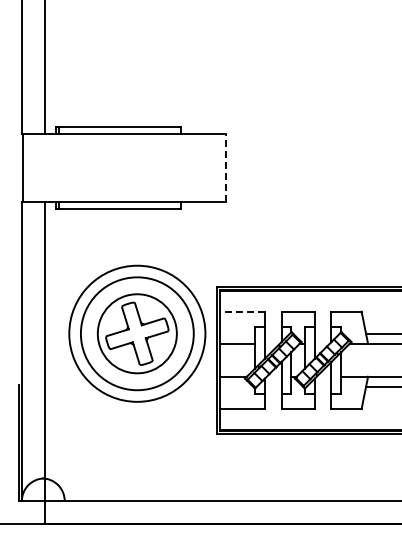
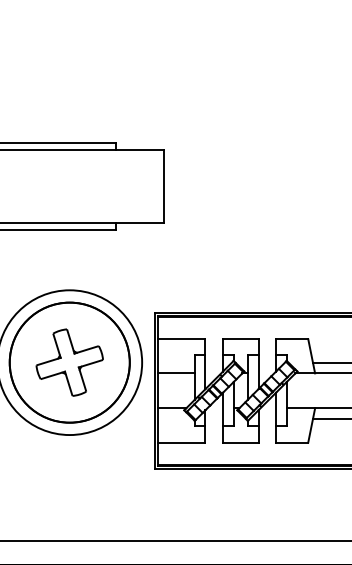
line: (226, 167) -> (164, 185), dashed -> solid
line: (242, 311) -> (181, 338), dashed -> solid
circle: (136, 333) -> (68, 362), size x1.43

